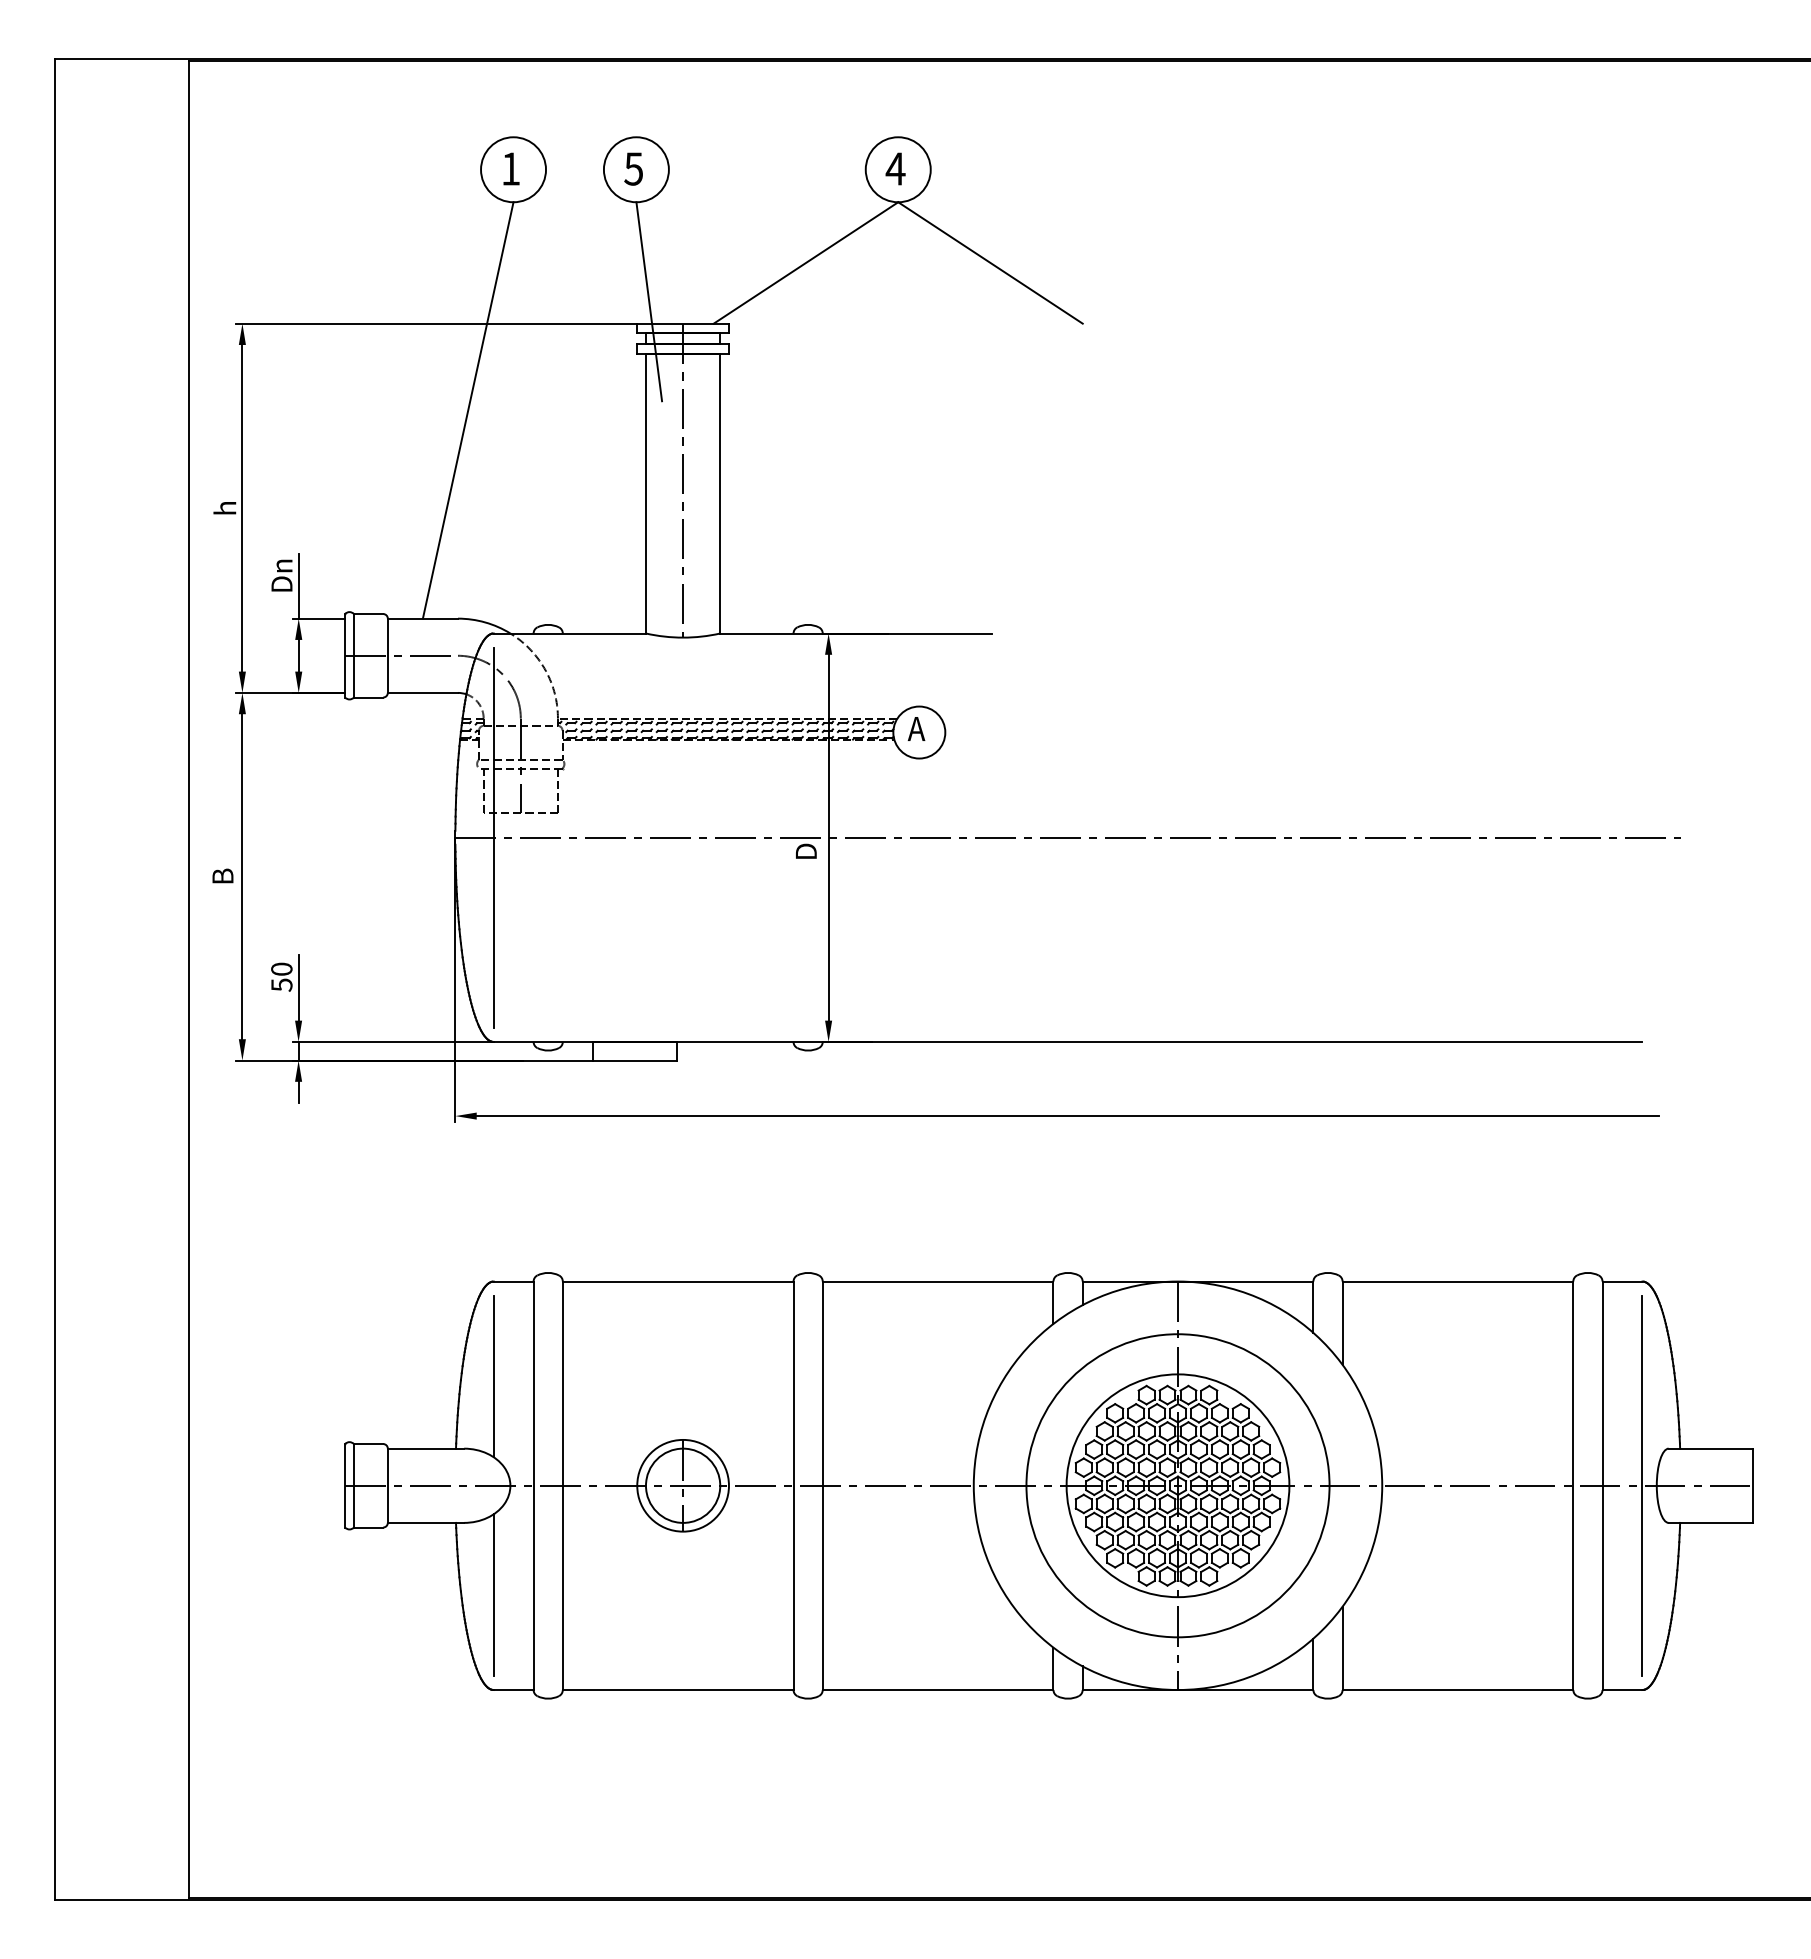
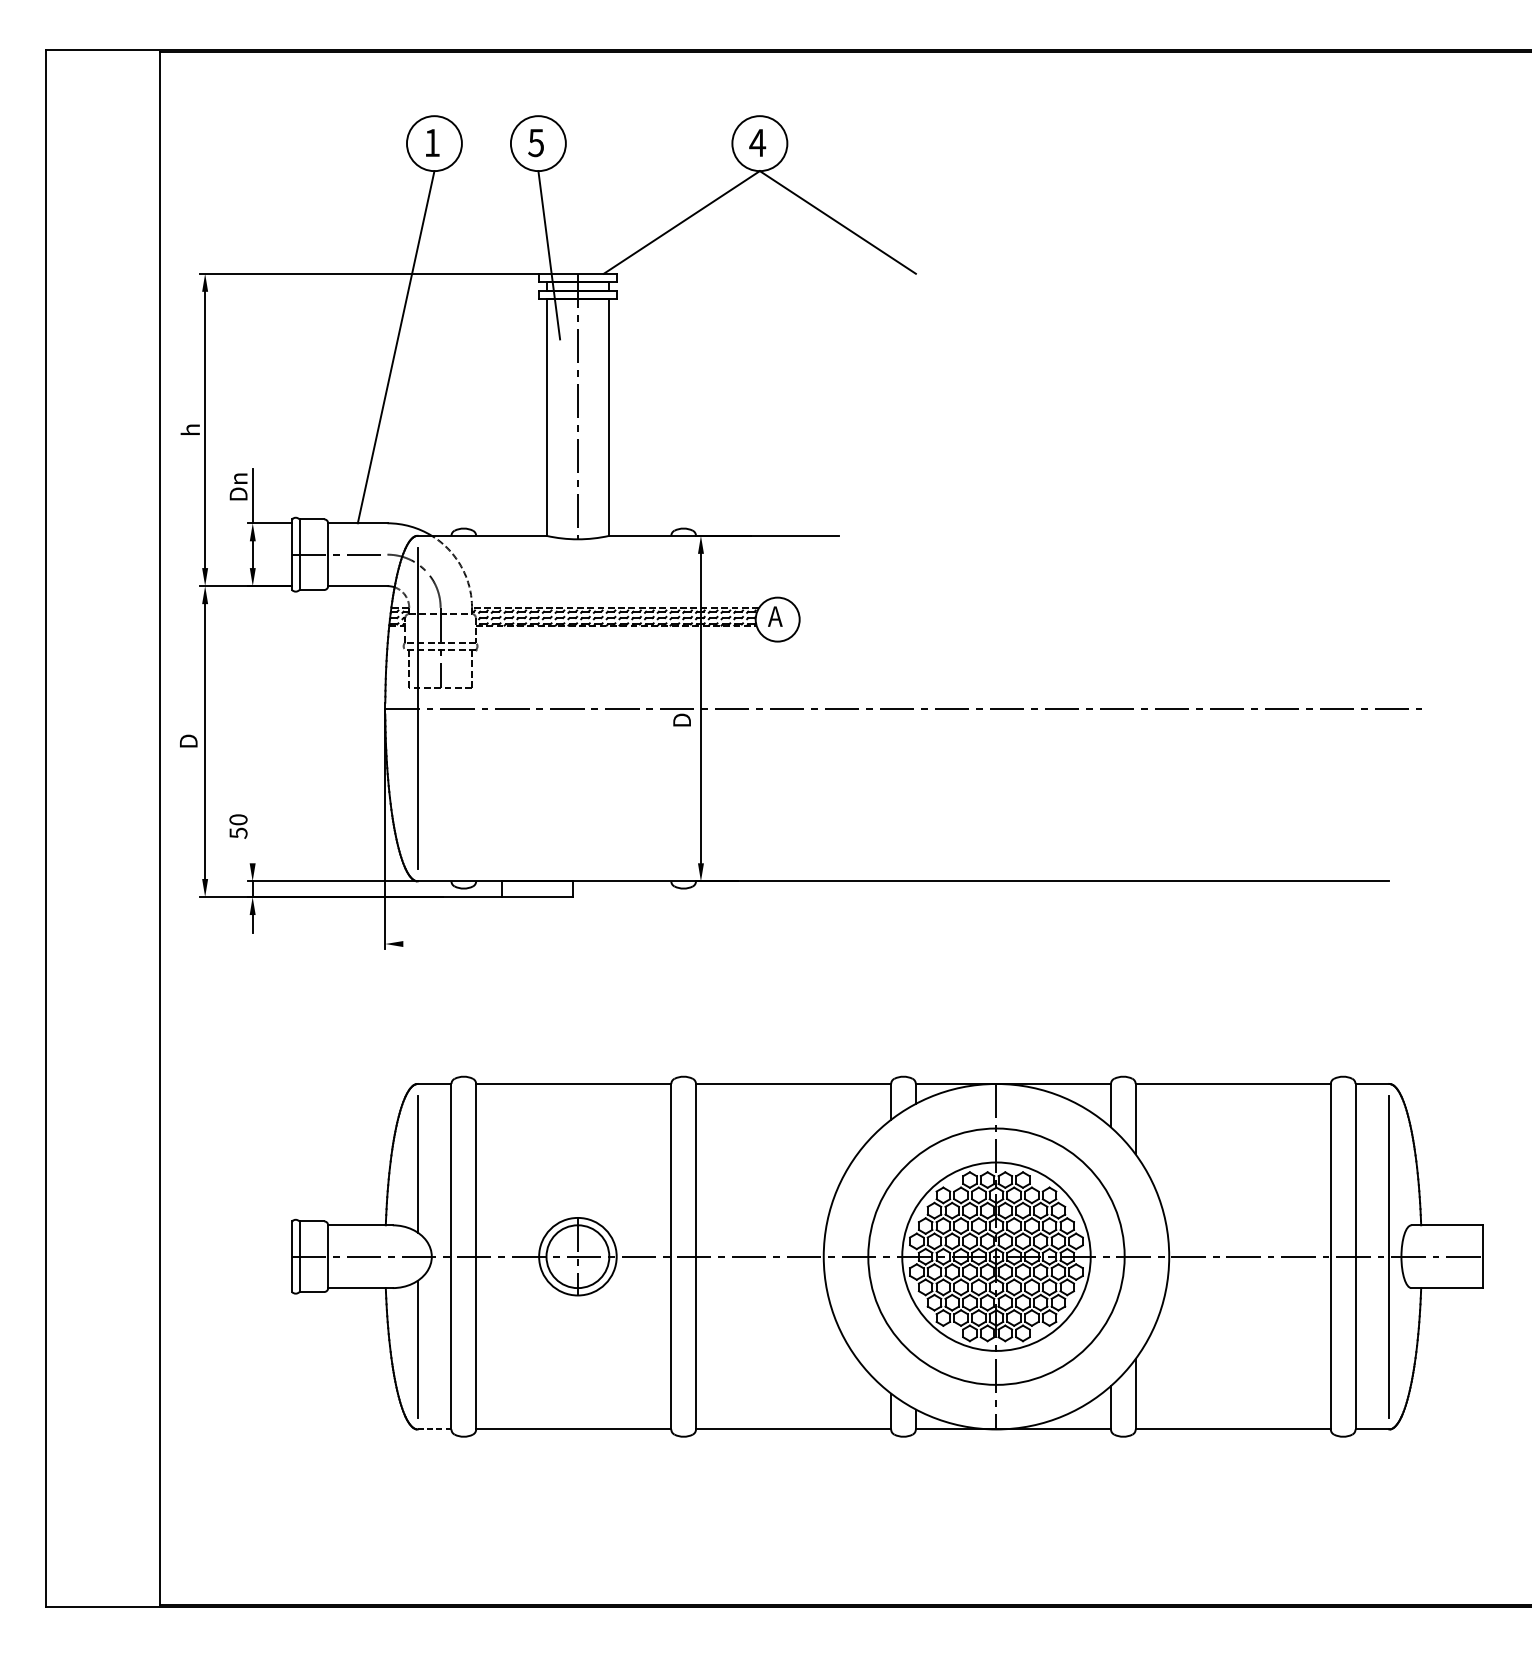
text: (222, 875) -> (188, 740), B -> D
line: (298, 987) -> (252, 835), removed
line: (1067, 1116) -> (903, 944), removed
line: (513, 1690) -> (434, 1429), solid -> dashed

